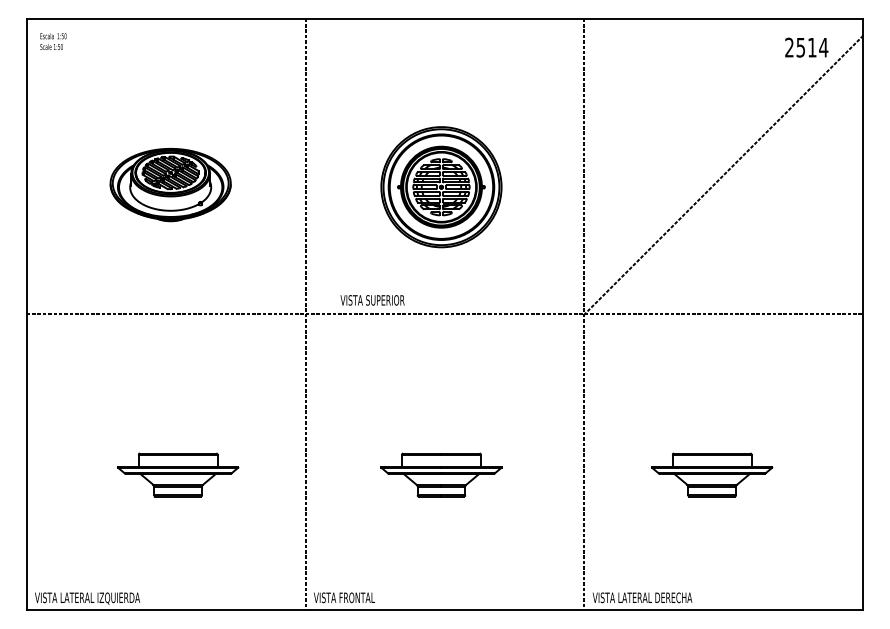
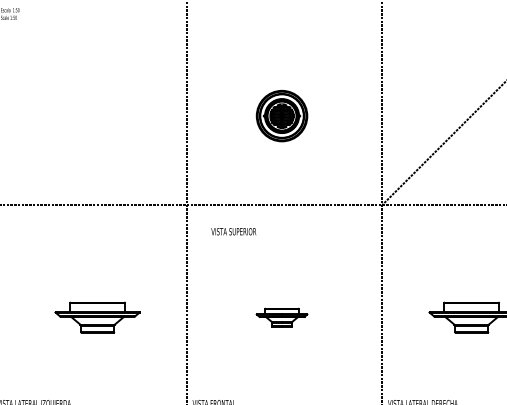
part: (170, 184) -> (92, 114), removed
part: (441, 187) -> (282, 116), size x0.6
text: (372, 300) -> (233, 231), moved
part: (441, 474) -> (282, 317), size x0.6

